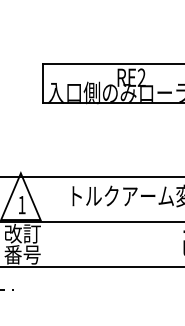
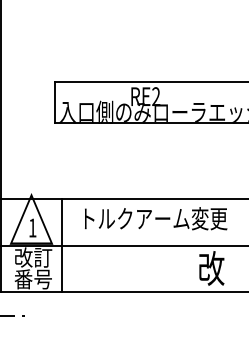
line: (49, 222) -> (61, 245), added

